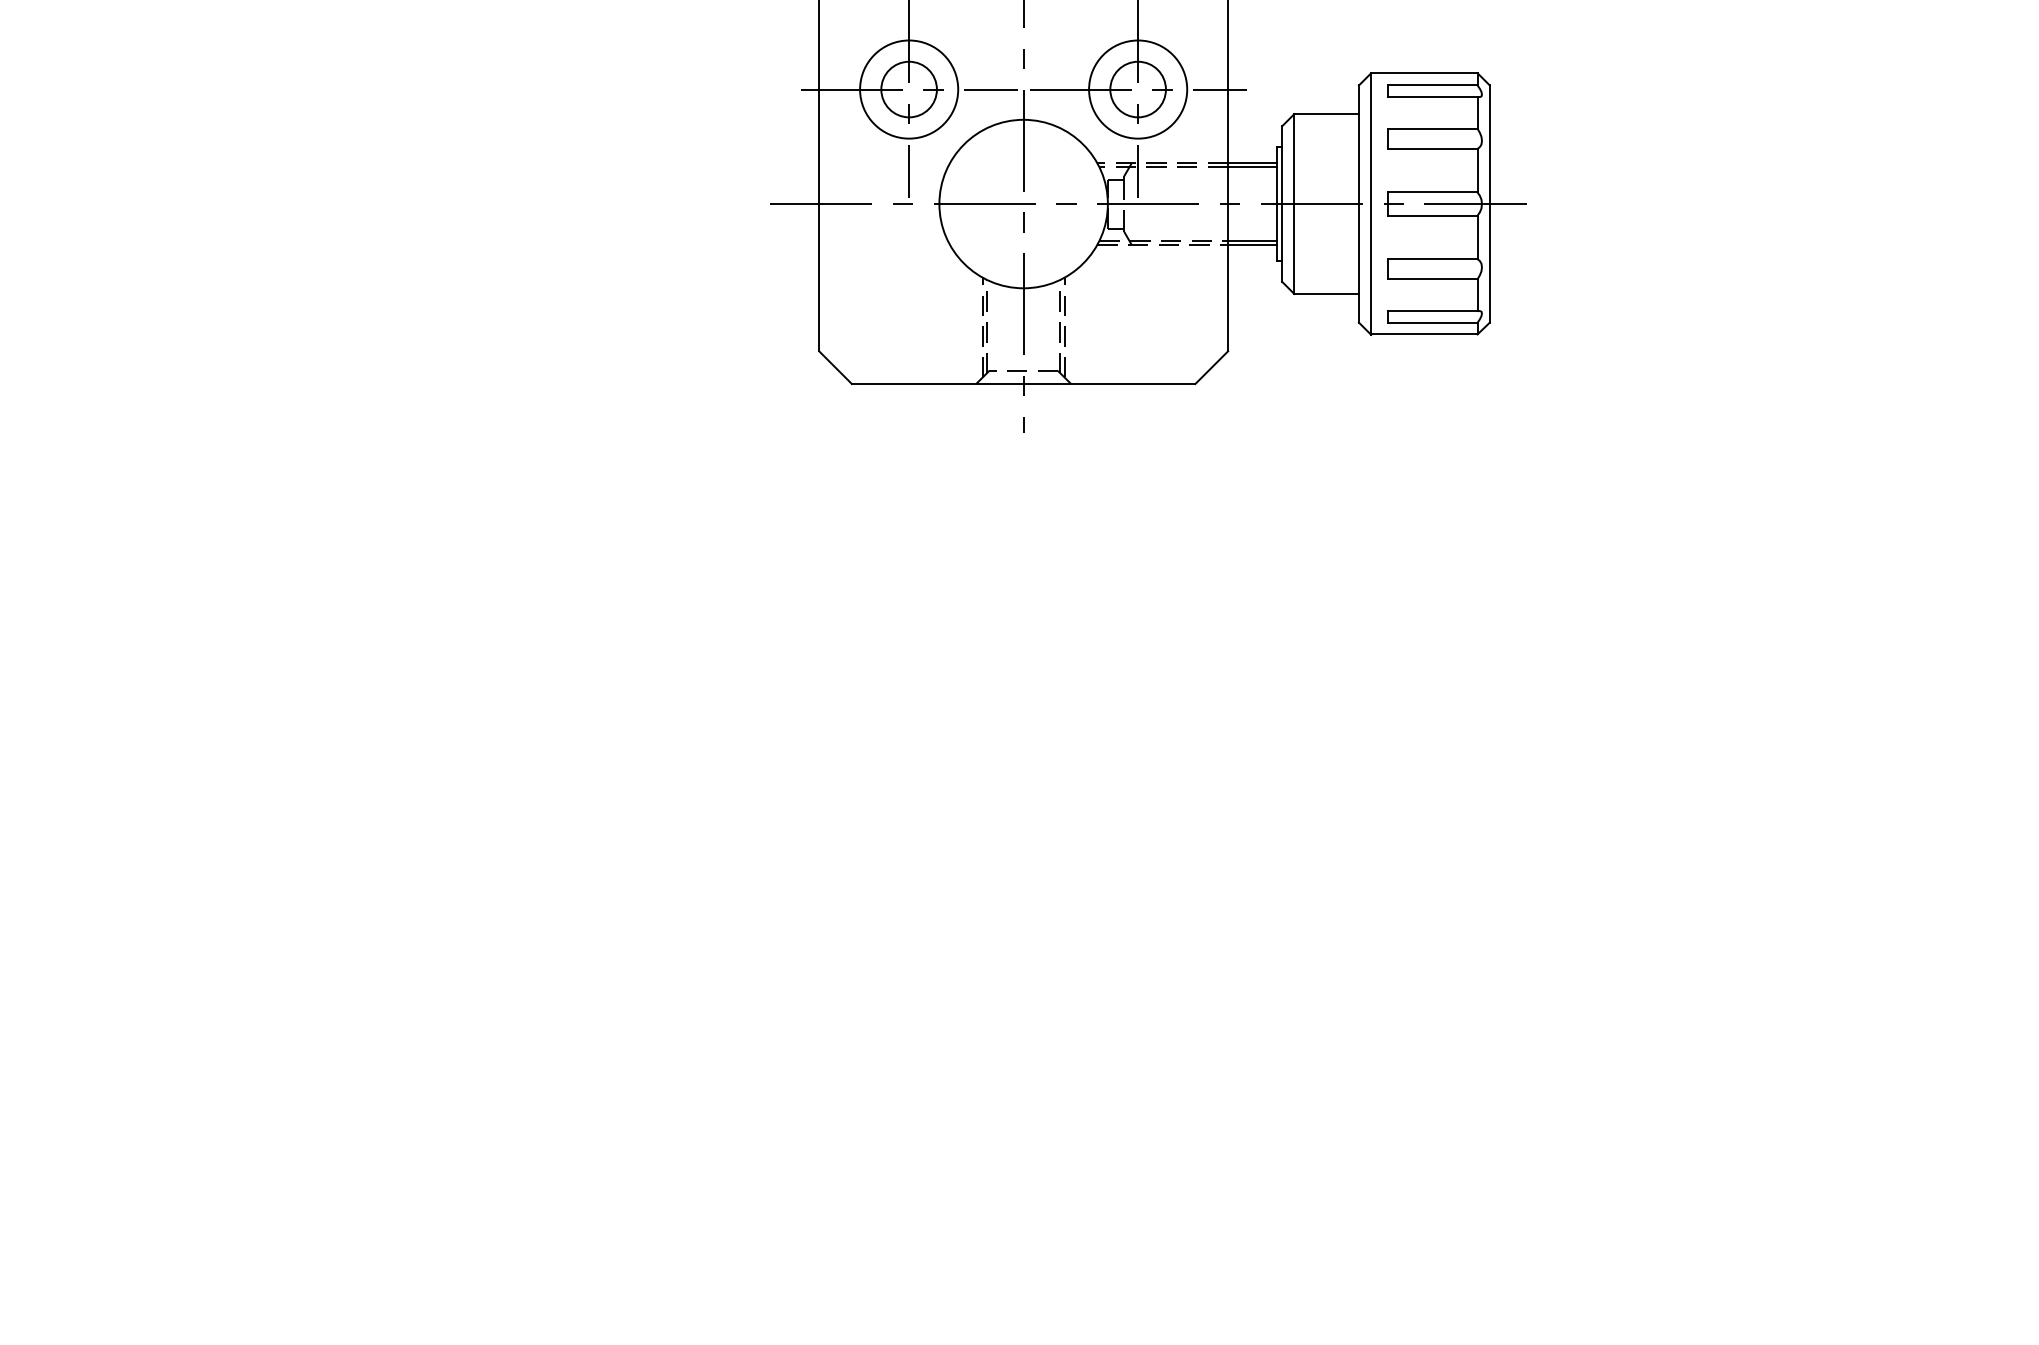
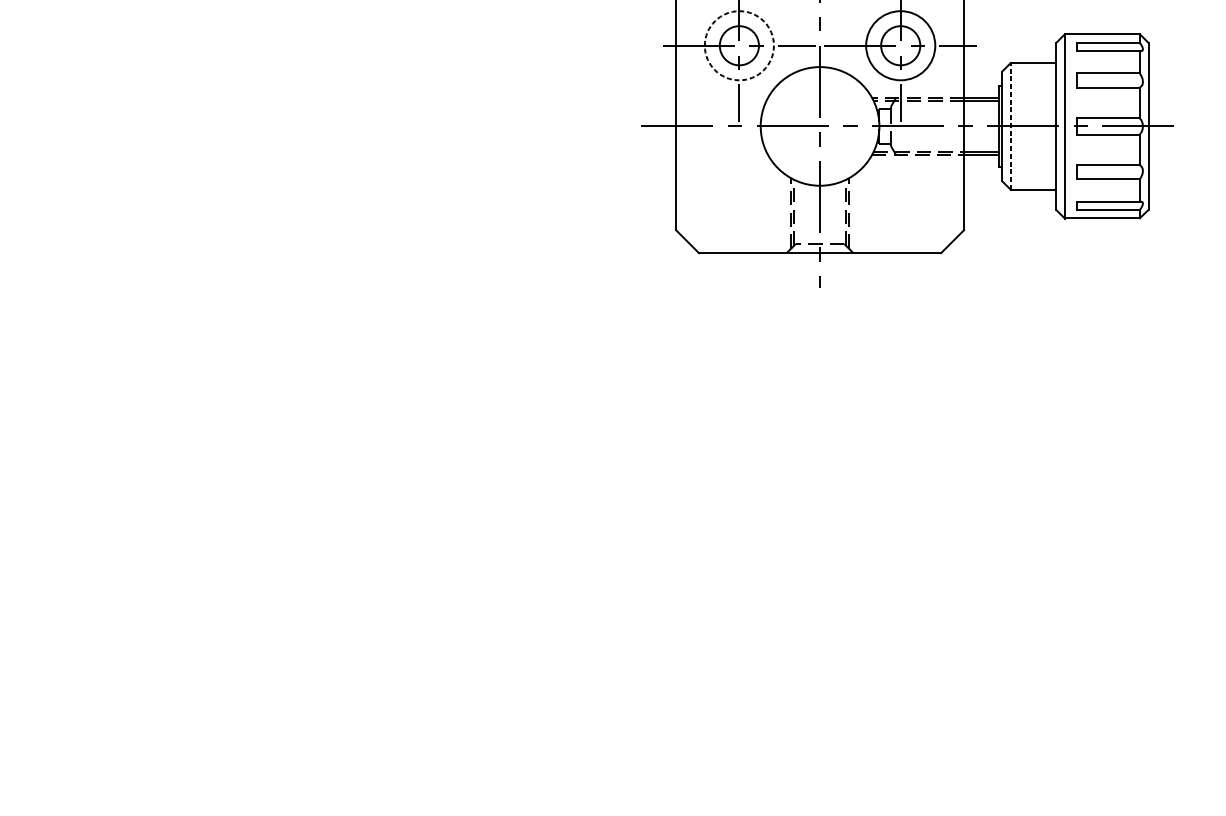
circle: (909, 89) -> (739, 45), solid -> dashed
line: (1294, 204) -> (1010, 126), solid -> dashed

